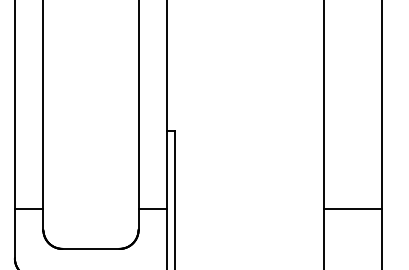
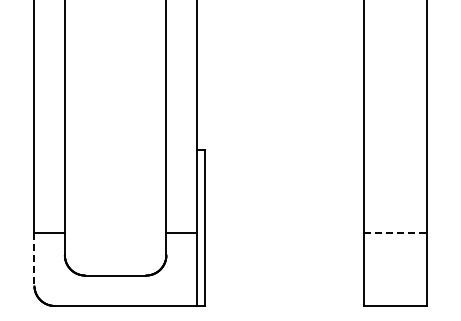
line: (353, 208) -> (395, 232), solid -> dashed
line: (14, 233) -> (34, 259), solid -> dashed

